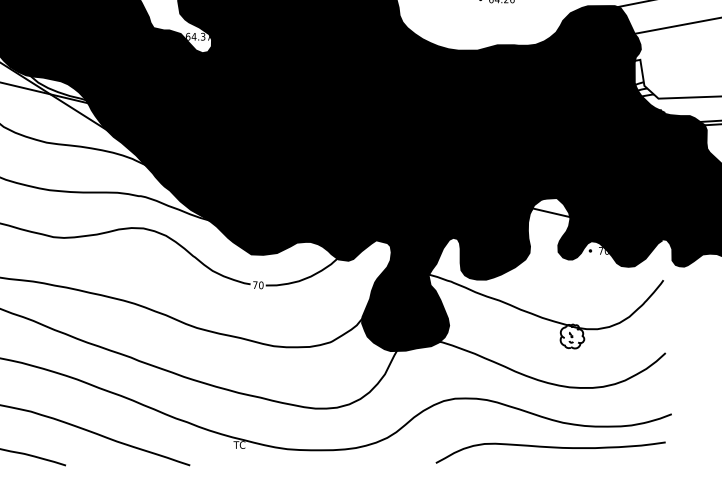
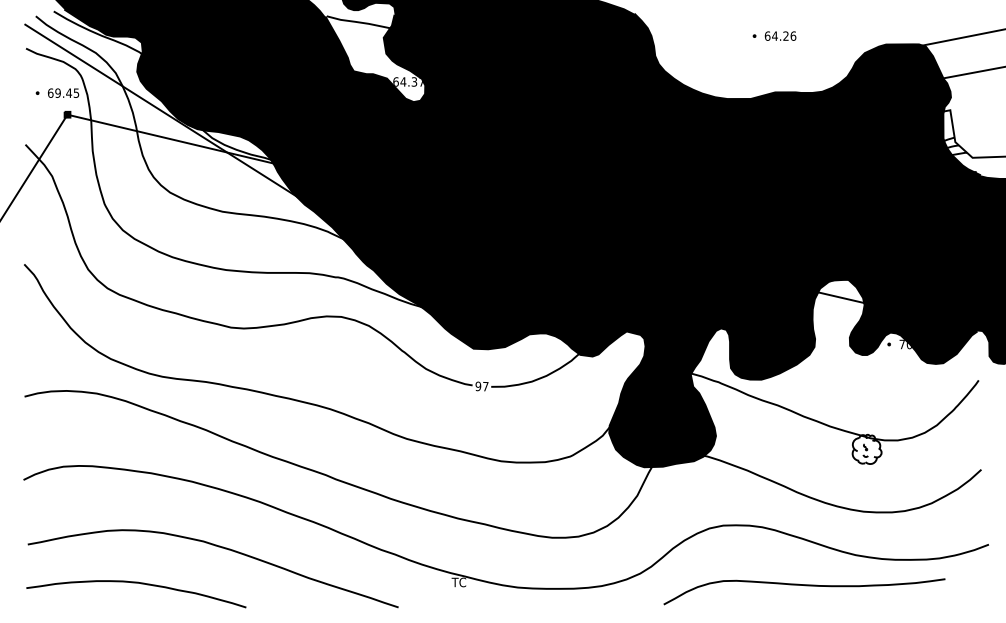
text: (257, 285) -> (481, 386), 70 -> 97
curve: (551, 448) -> (805, 586), moved

